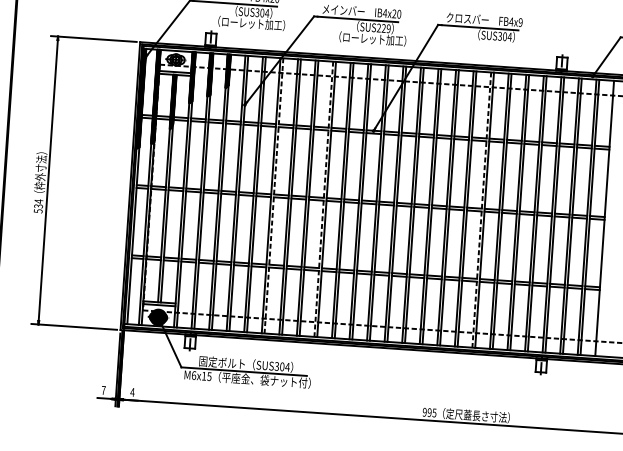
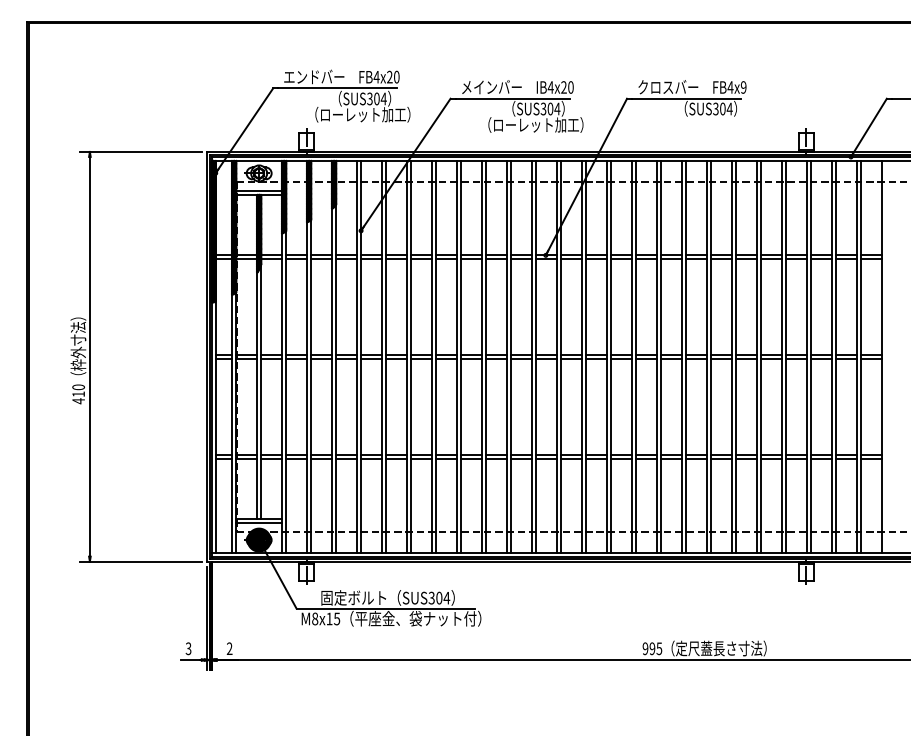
text: (383, 28) -> (550, 108), SUS229 -> SUS304
line: (274, 195) -> (411, 356), dashed -> solid
line: (323, 199) -> (481, 356), dashed -> solid
text: (38, 206) -> (78, 394), 534 -> 410
line: (481, 209) -> (706, 356), dashed -> solid
text: (194, 375) -> (315, 618), M6x15 -> M8x15
text: (103, 390) -> (188, 648), 7 -> 3
text: (132, 392) -> (229, 648), 4 -> 2

